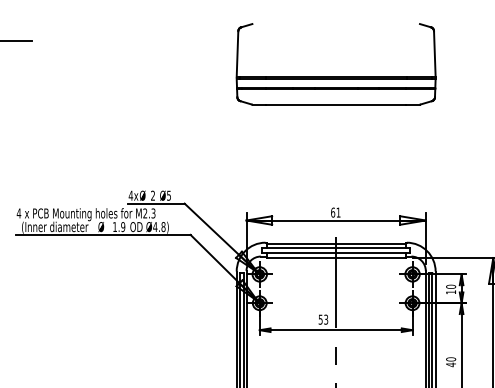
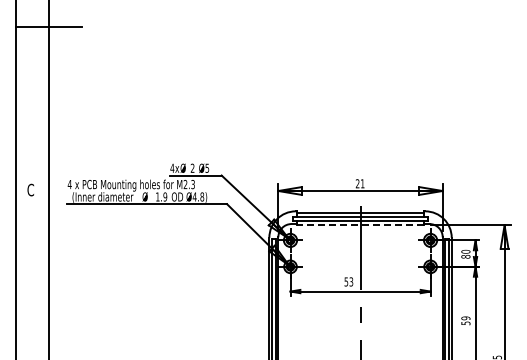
part: (336, 77) -> (360, 59), removed
text: (332, 212) -> (357, 183), 61 -> 21
line: (336, 258) -> (360, 225), solid -> dashed
text: (450, 291) -> (465, 256), 10 -> 80
text: (450, 361) -> (465, 320), 40 -> 59

